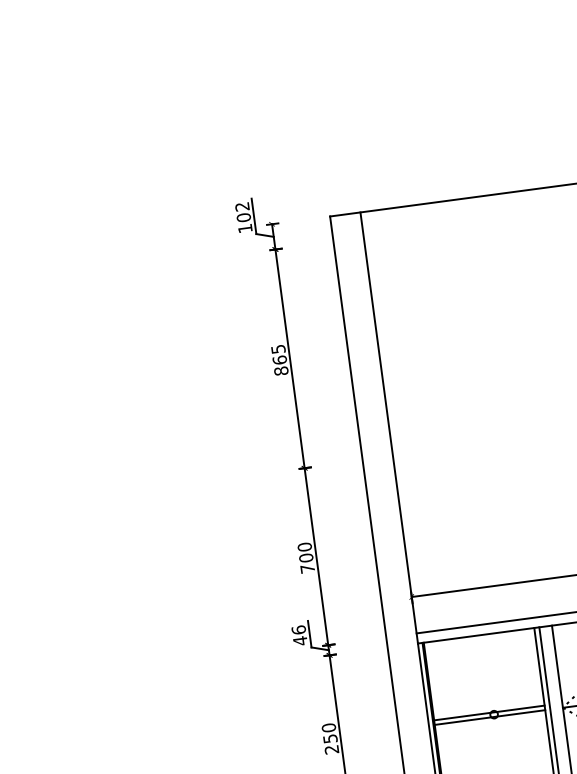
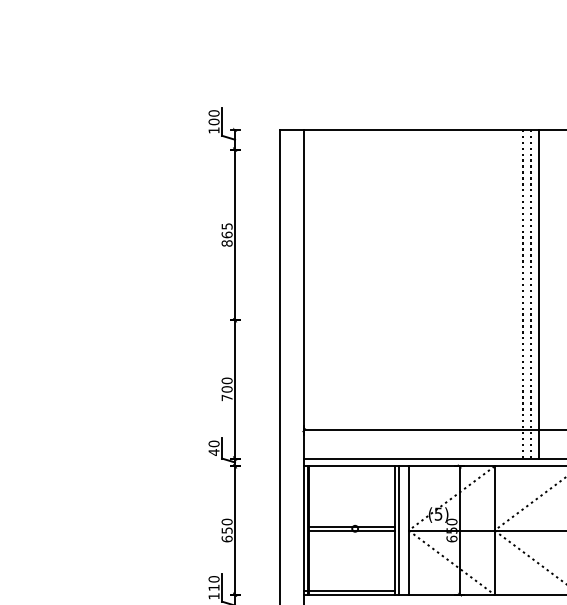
text: (241, 206) -> (213, 113), 102 -> 100
text: (298, 629) -> (213, 443), 46 -> 40
text: (330, 749) -> (226, 538), 250 -> 650

